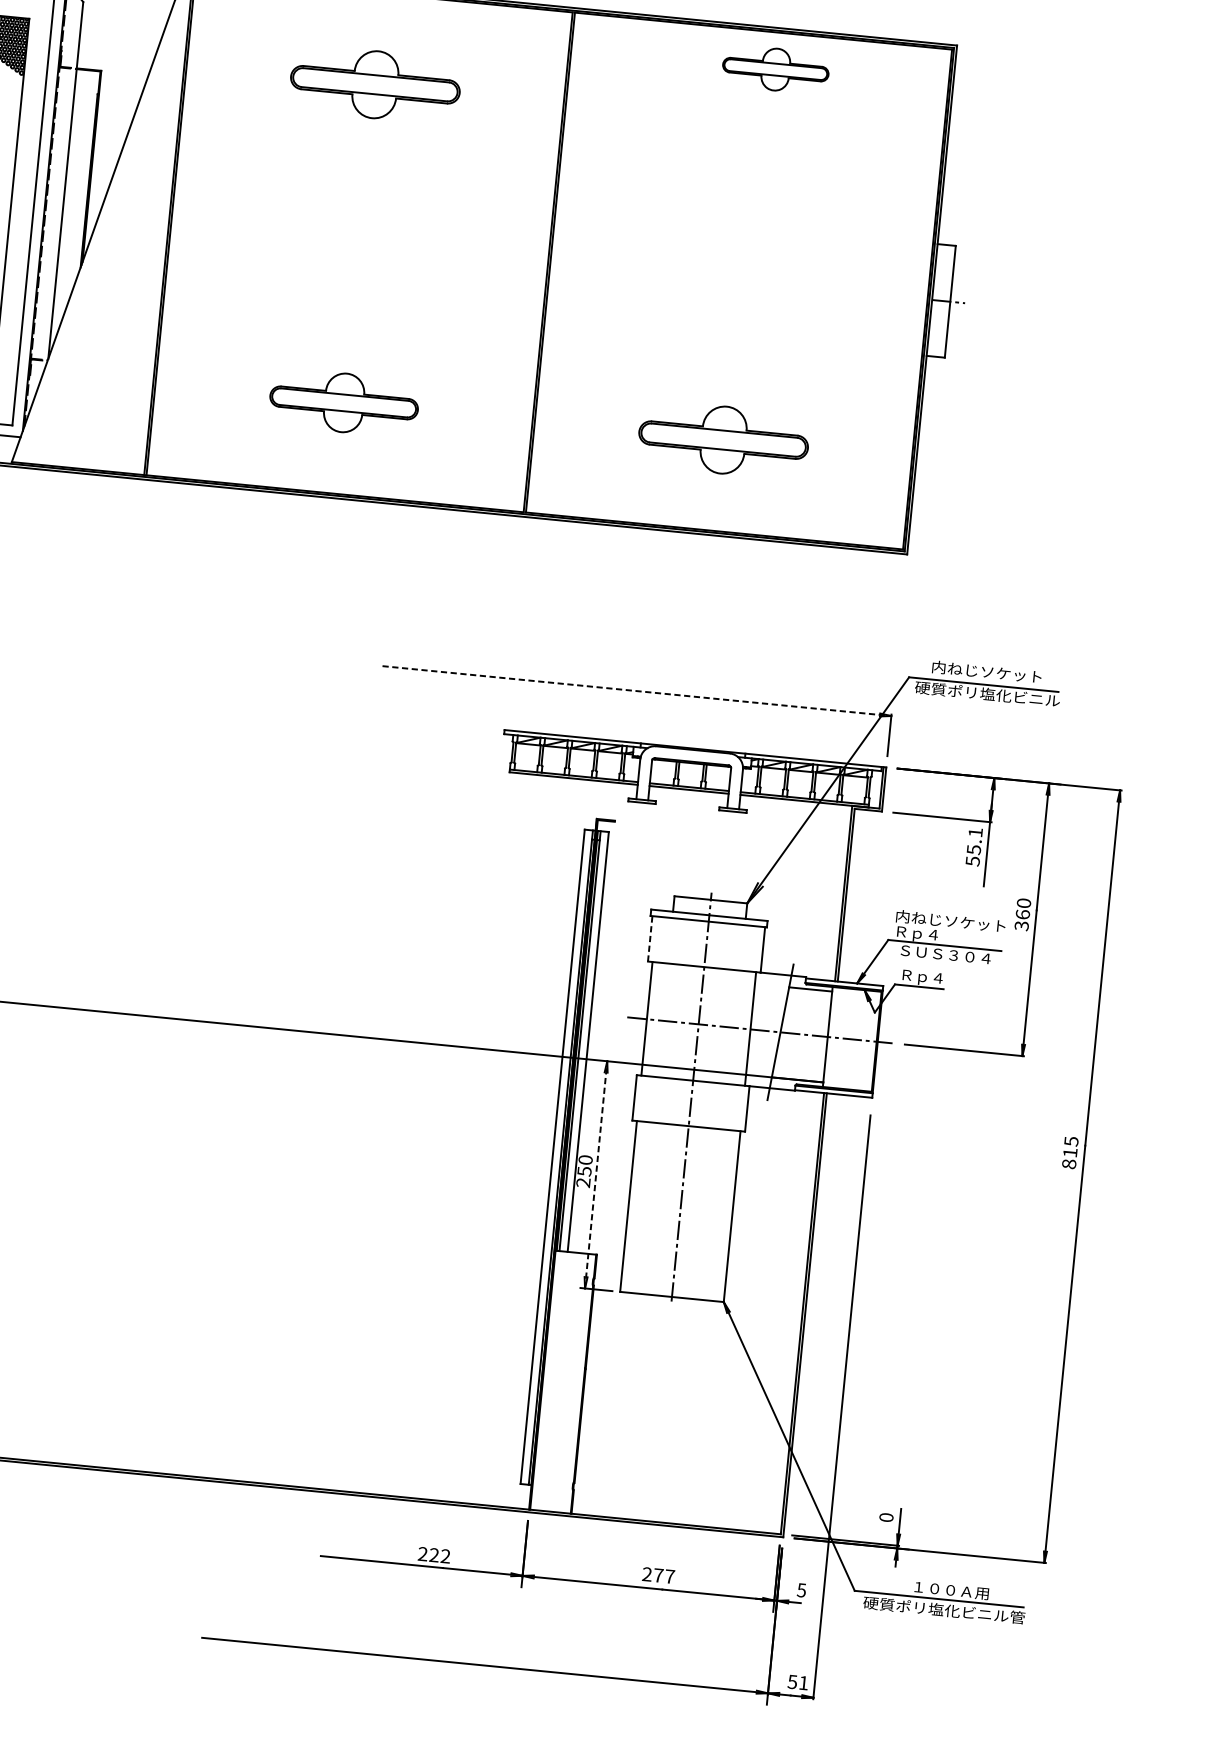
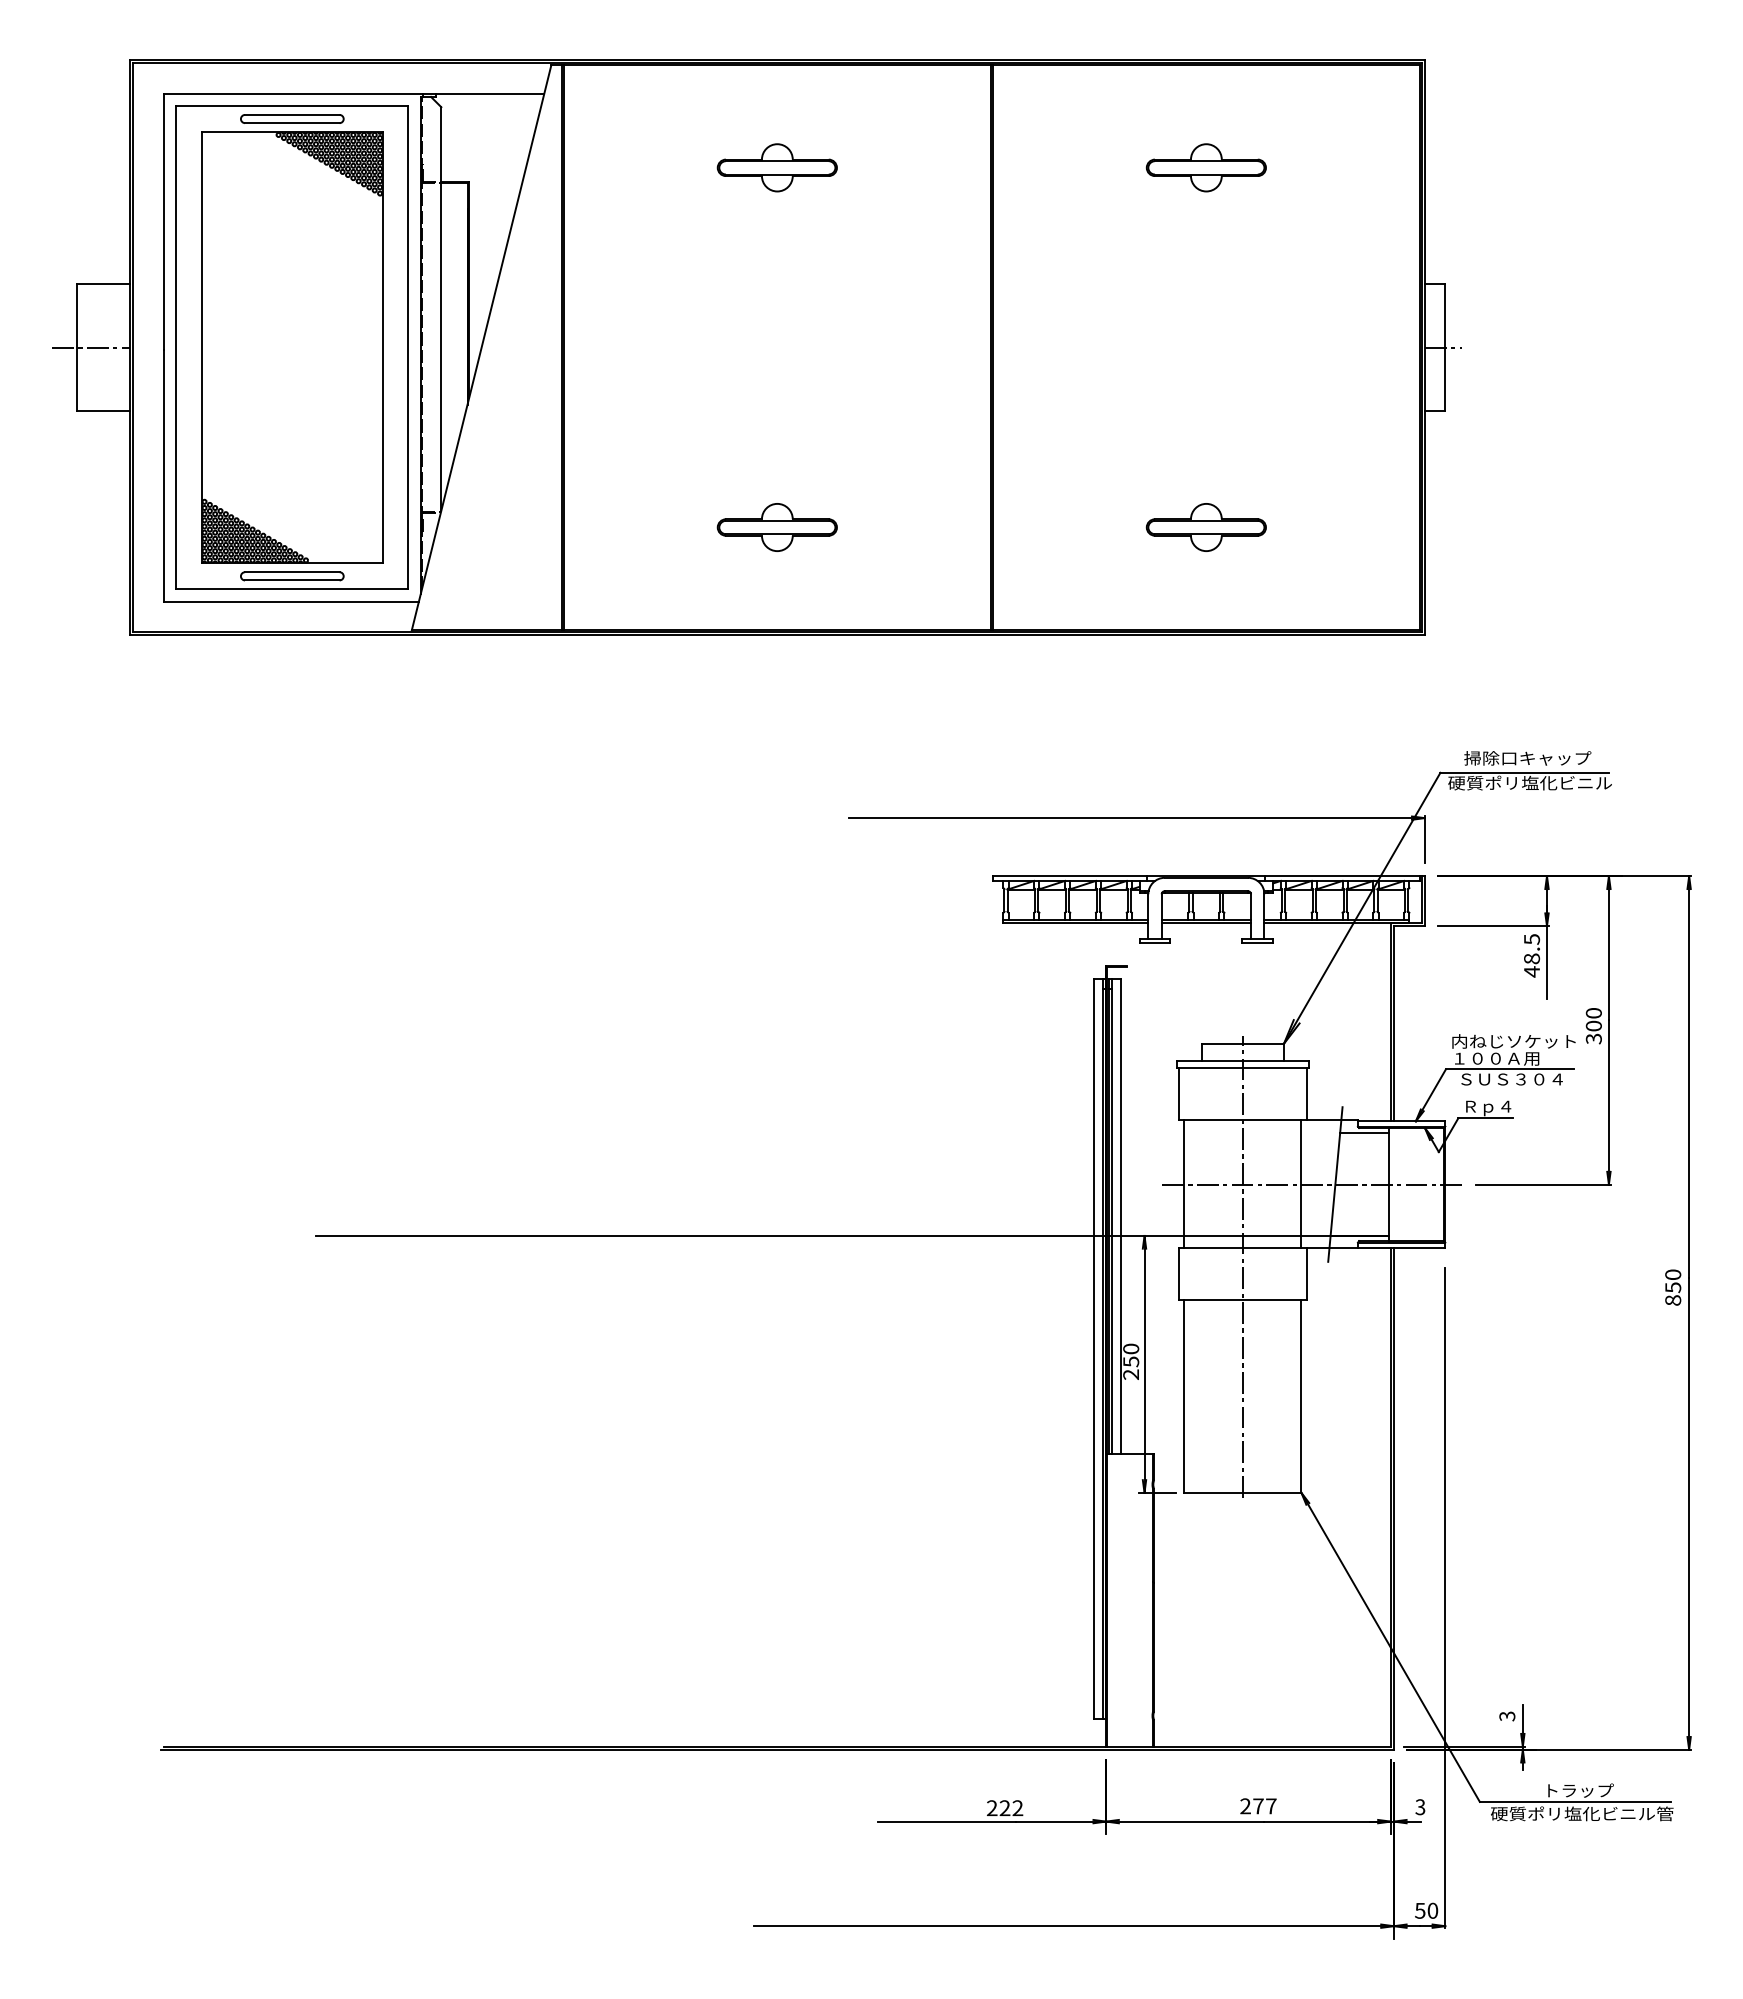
part: (775, 69) -> (1205, 167), moved
part: (374, 84) -> (776, 167), size x0.62
part: (343, 402) -> (776, 527), size x0.71
part: (722, 440) -> (1205, 527), size x0.62
text: (987, 672) -> (1527, 758), 内ねじソケット -> 掃除口キャップ
line: (637, 691) -> (1137, 818), dashed -> solid
text: (974, 846) -> (1532, 955), 55.1 -> 48.5
text: (1022, 914) -> (1593, 1025), 360 -> 300
text: (934, 935) -> (1497, 1059), Ｒｐ４ -> １００Ａ用
line: (650, 939) -> (1179, 1094), dashed -> solid
text: (1071, 1147) -> (1673, 1281), 815 -> 850
line: (596, 1174) -> (1144, 1363), dashed -> solid
text: (886, 1517) -> (1507, 1716), 0 -> 3
text: (801, 1589) -> (1420, 1806), 5 -> 3
text: (951, 1590) -> (1588, 1790), １００Ａ用 -> トラップ
text: (803, 1682) -> (1432, 1910), 51 -> 50

